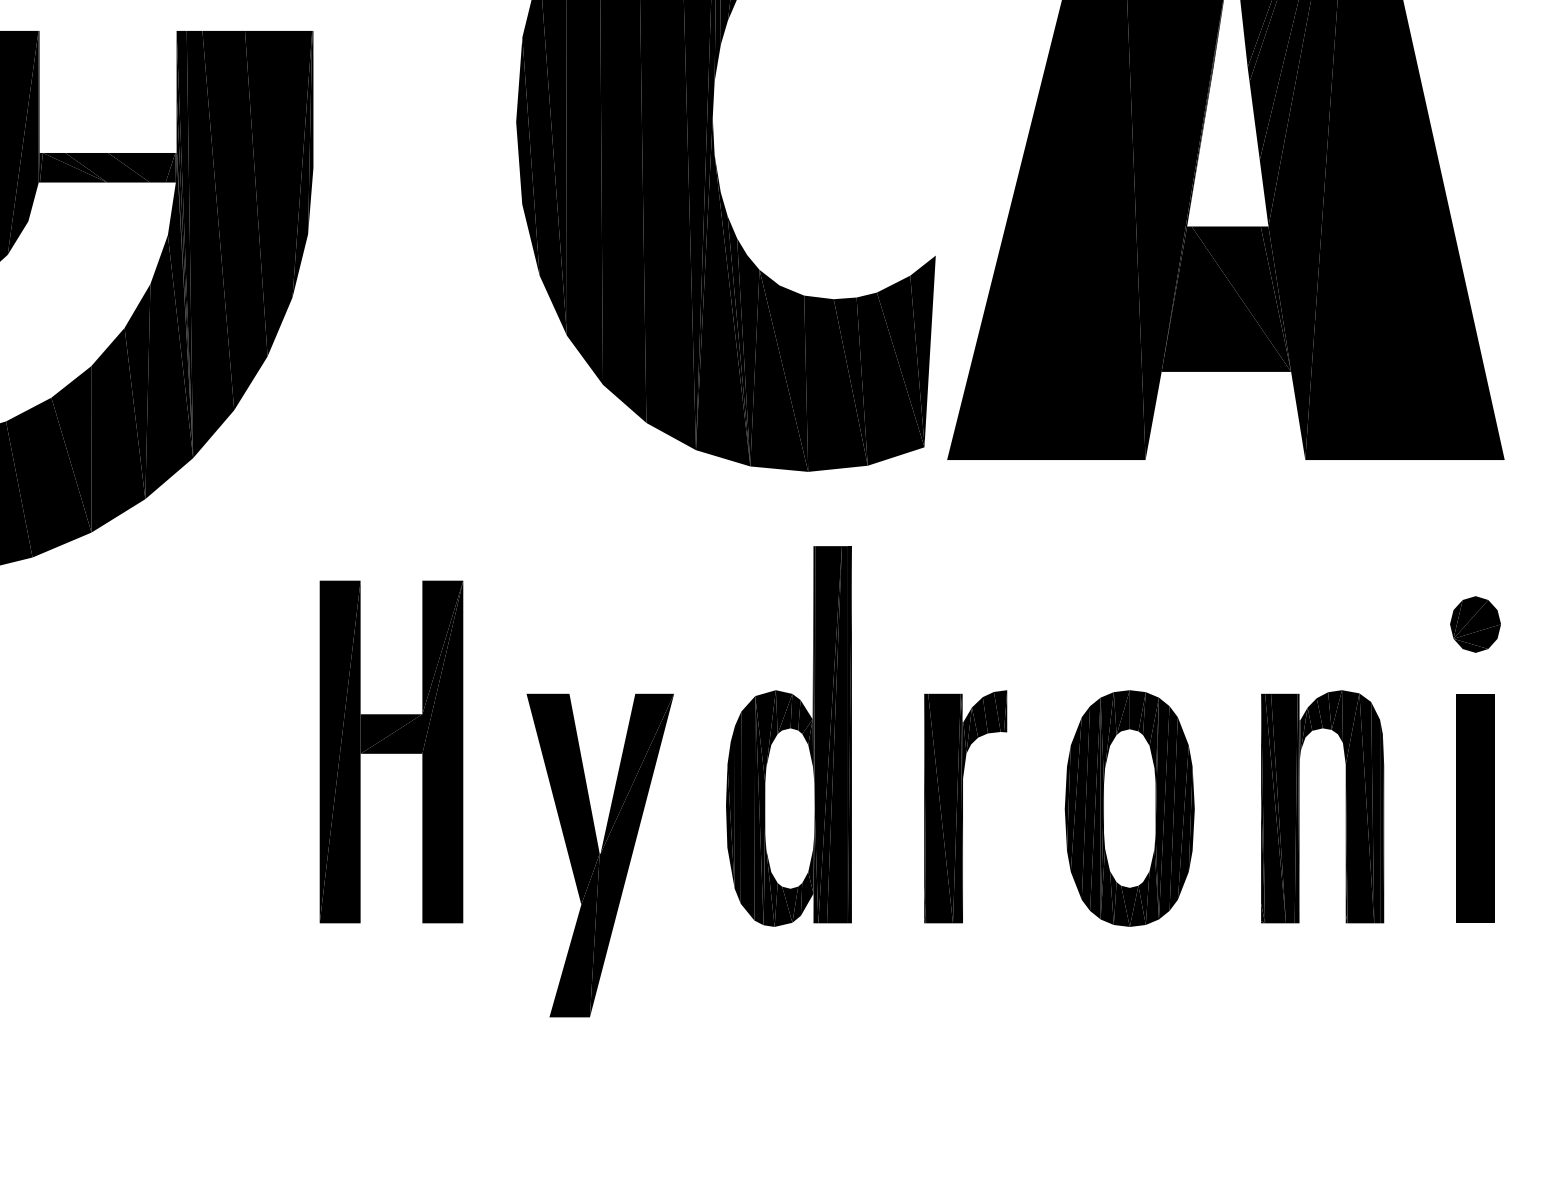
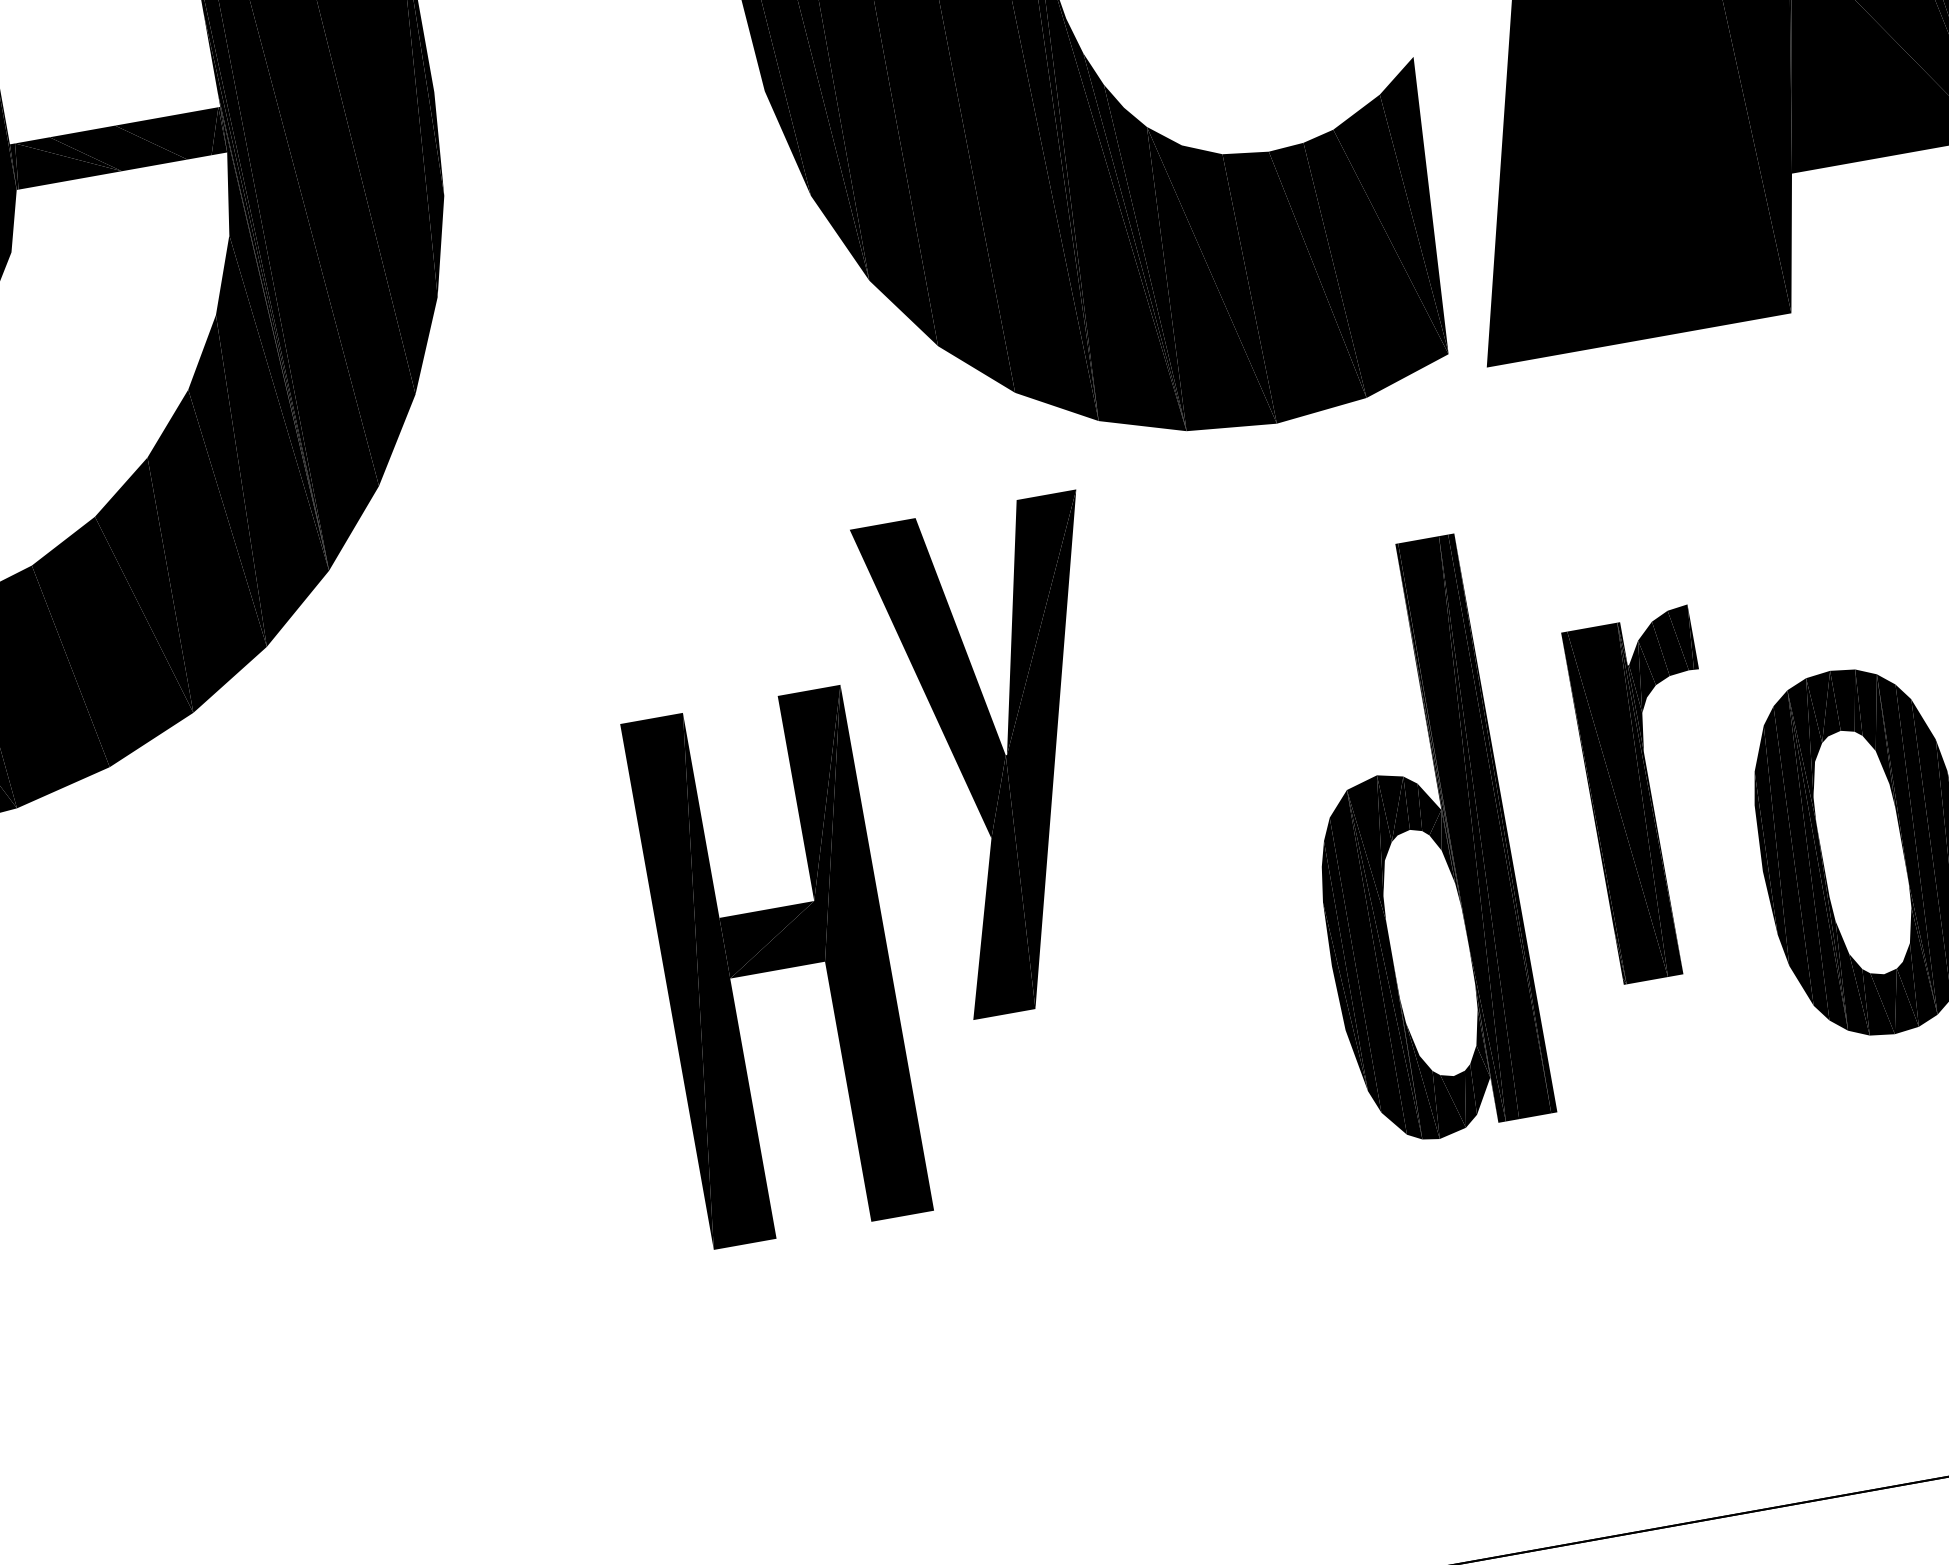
part: (788, 736) -> (1408, 842), moved
part: (391, 751) -> (777, 966), moved
part: (965, 806) -> (1655, 794), moved
part: (599, 855) -> (1005, 757), moved

